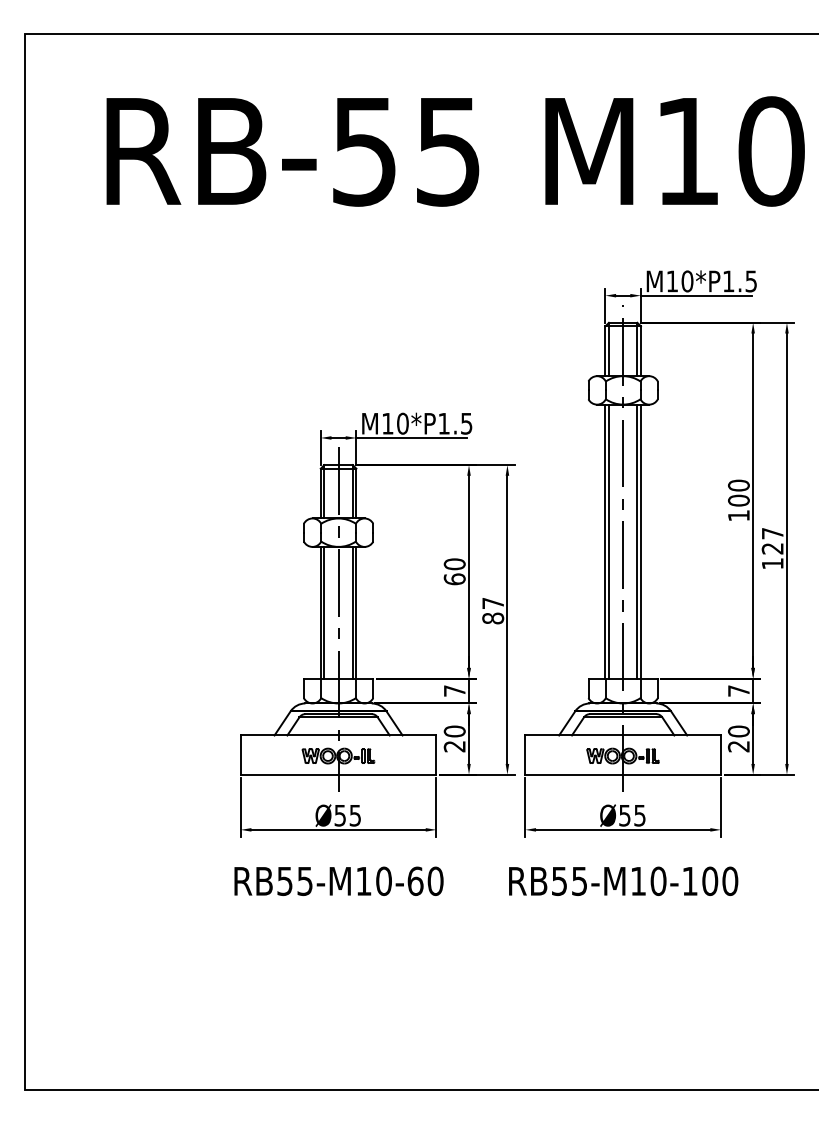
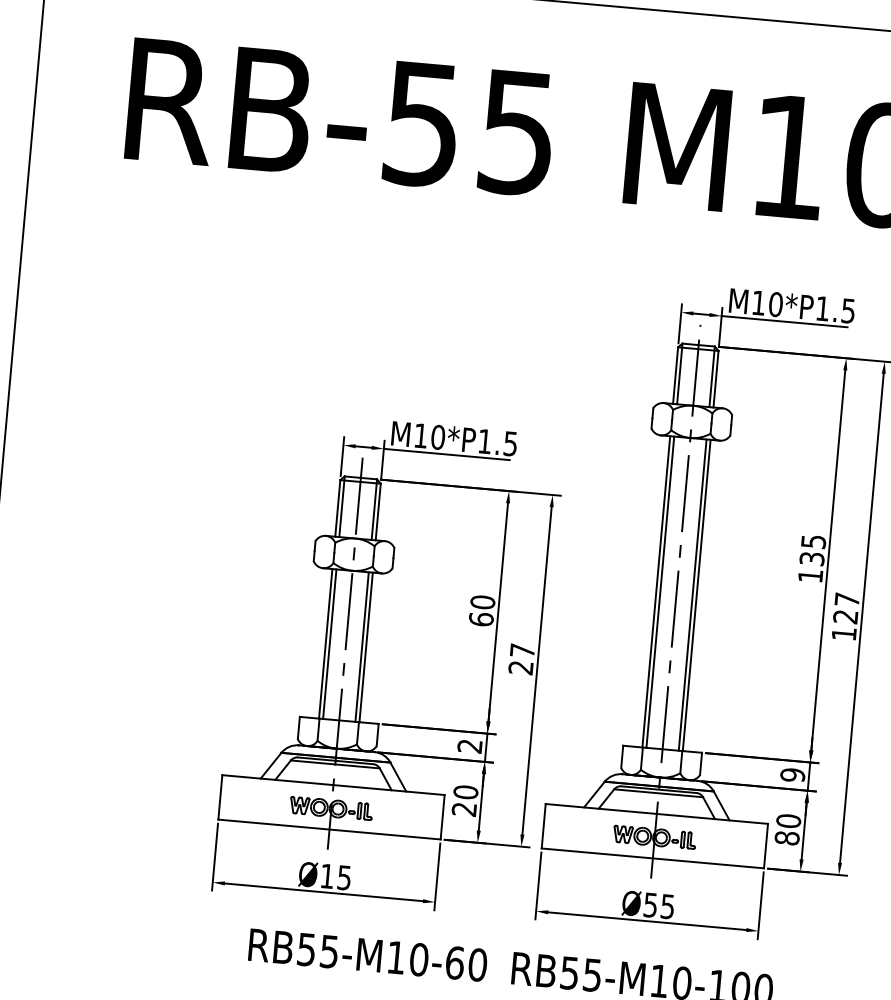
text: (738, 492) -> (812, 549), 100 -> 135
text: (493, 618) -> (521, 667), 87 -> 27
text: (454, 690) -> (469, 745), 7 -> 2
text: (738, 690) -> (792, 774), 7 -> 9
text: (738, 746) -> (786, 838), 20 -> 80
text: (339, 815) -> (326, 876), Ø55 -> Ø15
text: (338, 880) -> (367, 954), moved

